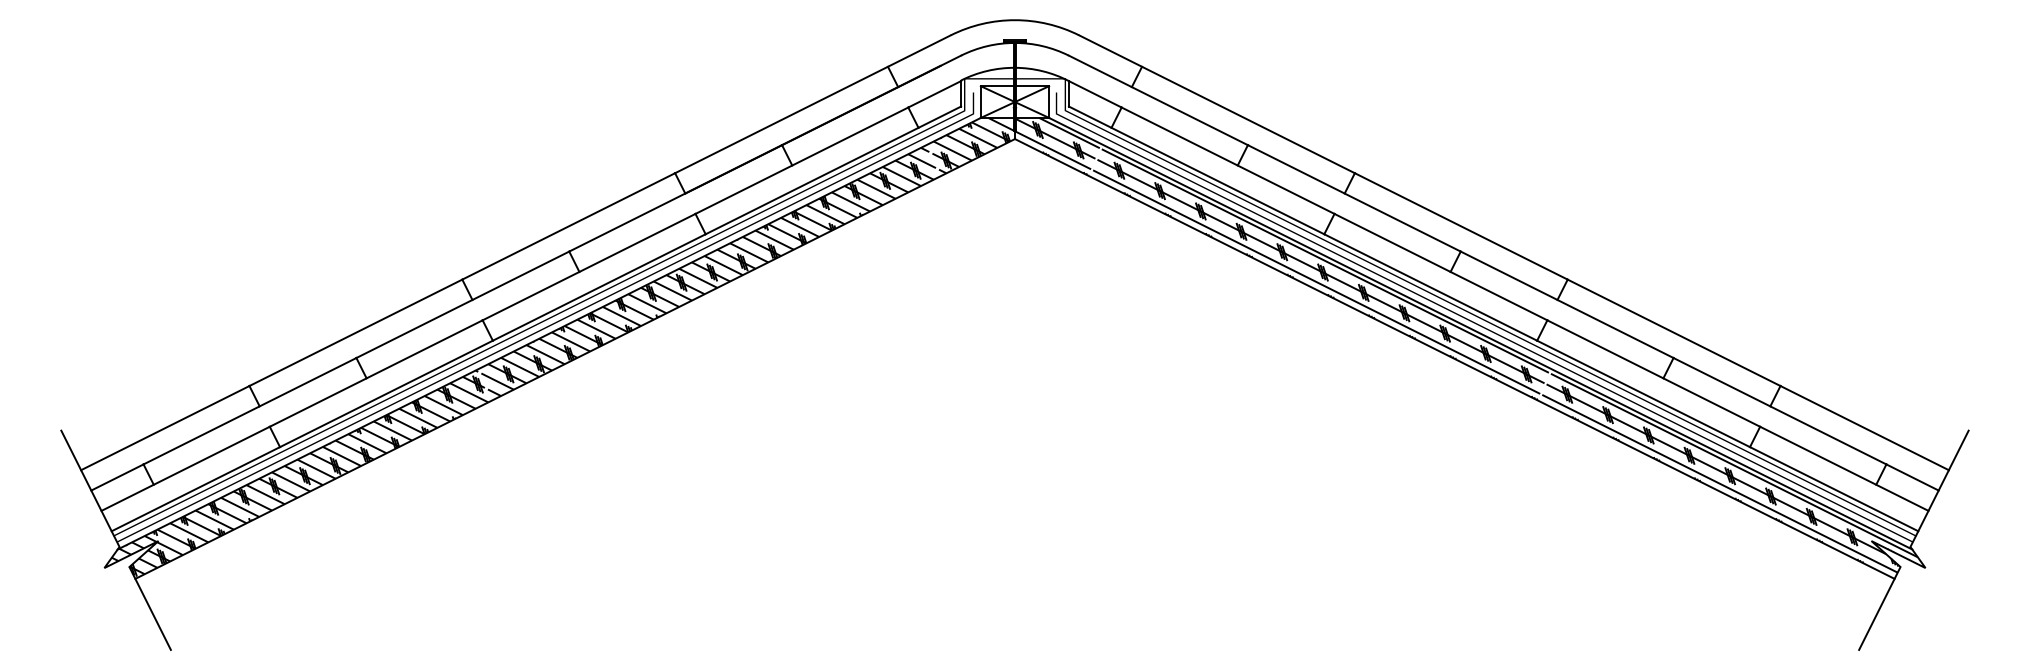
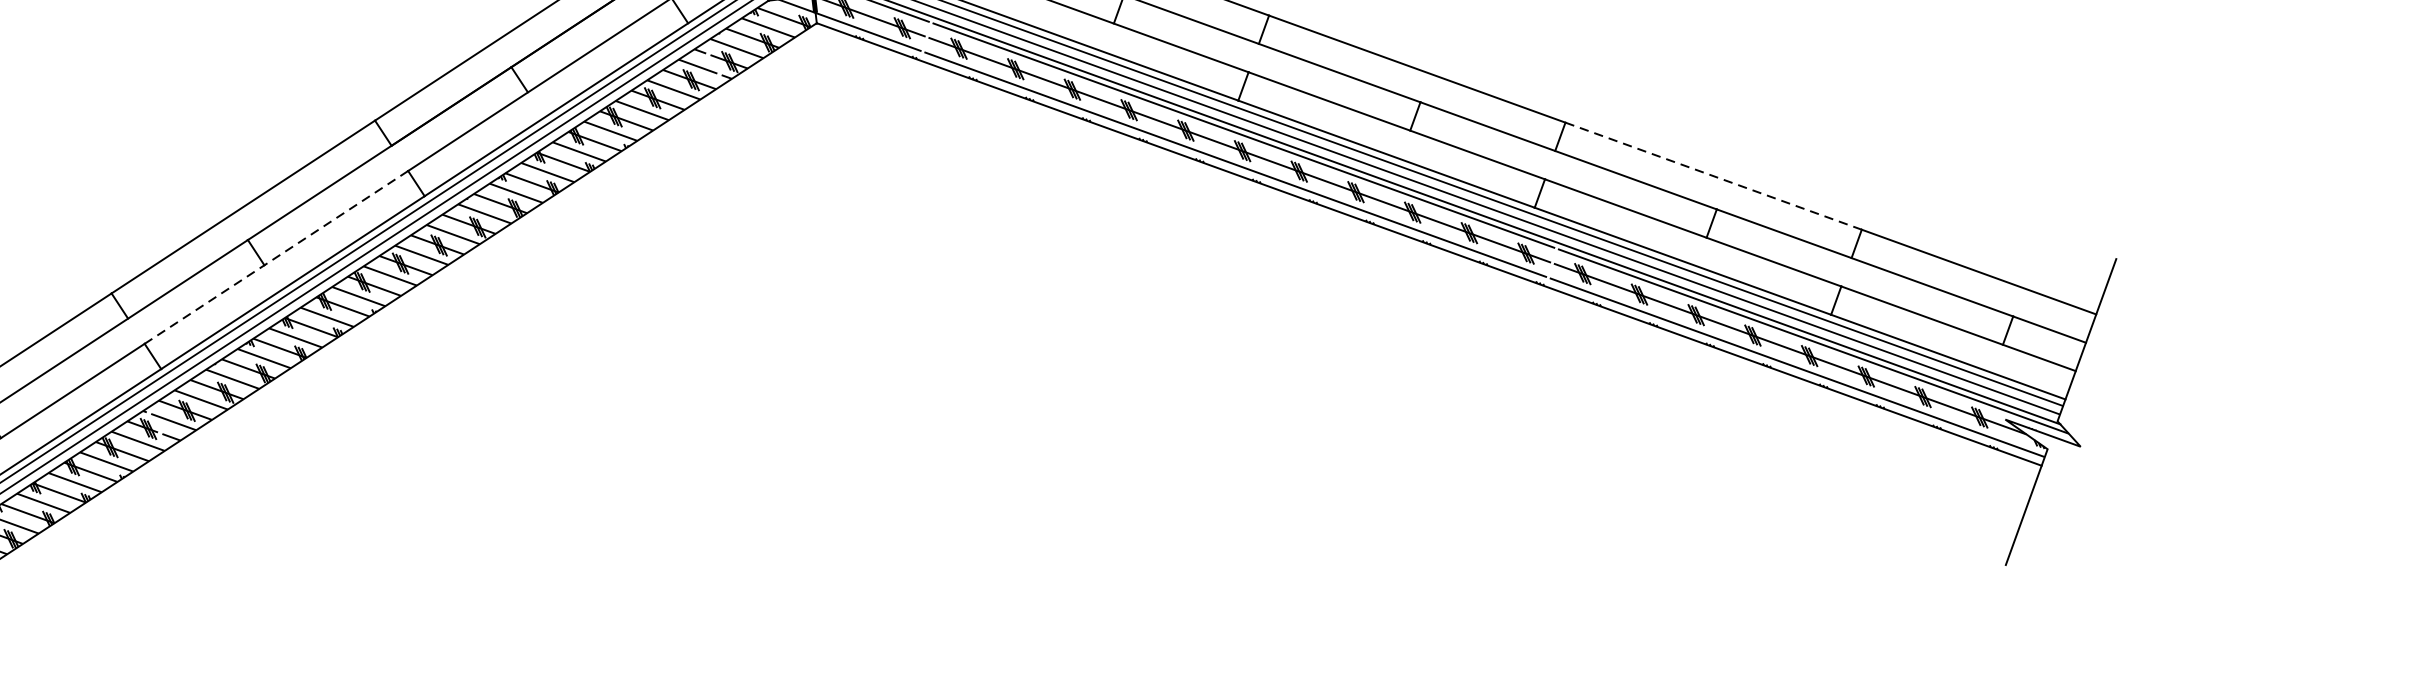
line: (589, 267) -> (277, 257), solid -> dashed
line: (1674, 332) -> (1714, 175), solid -> dashed

